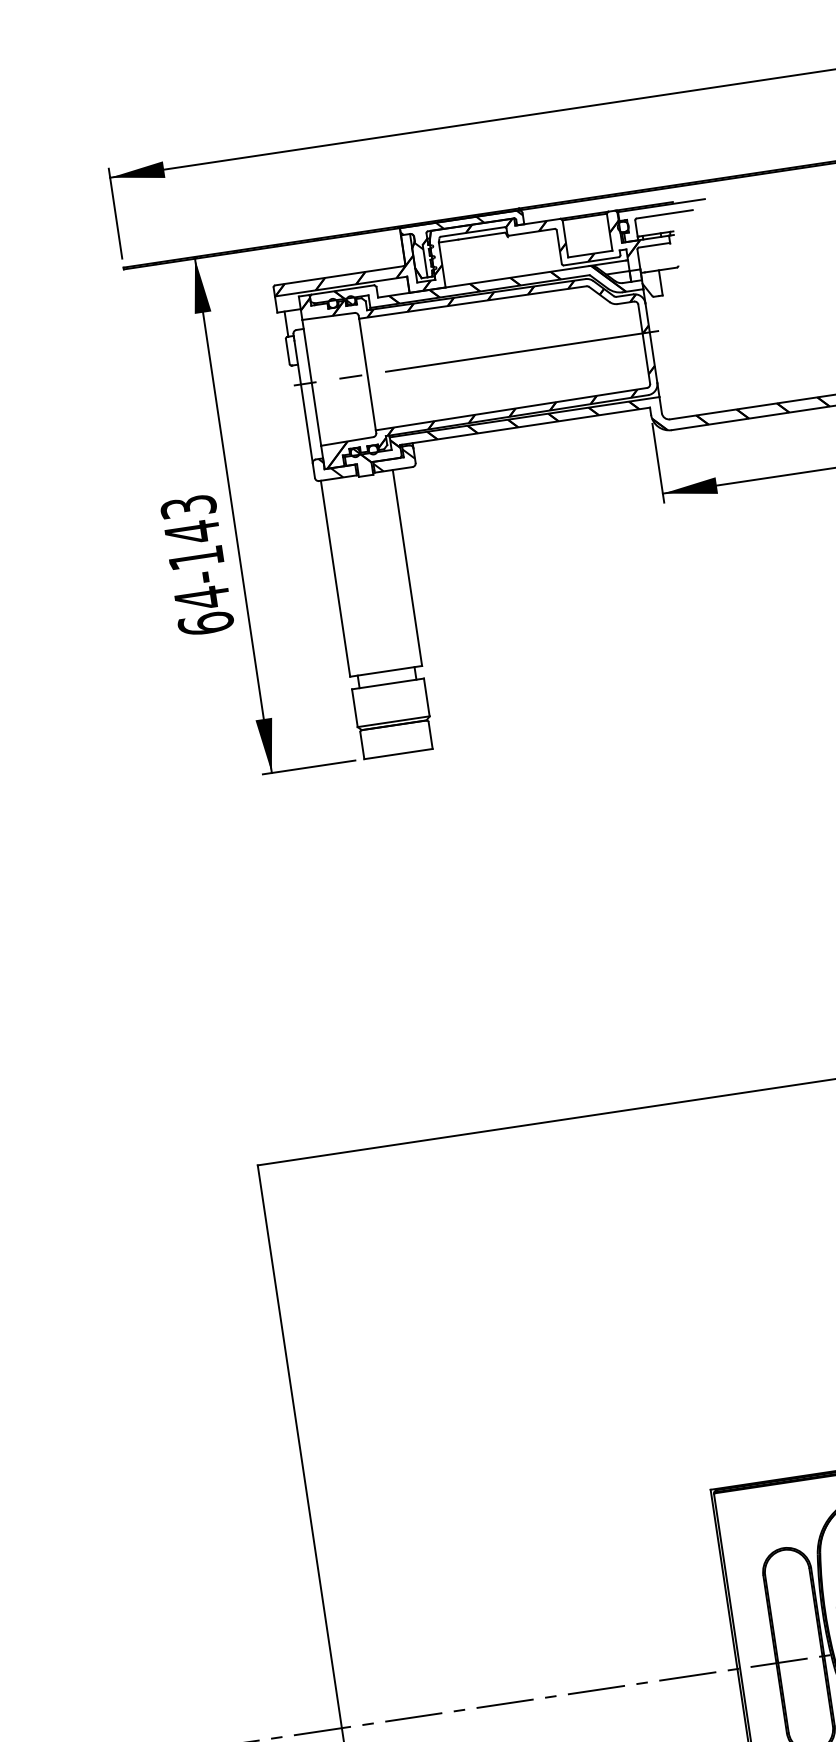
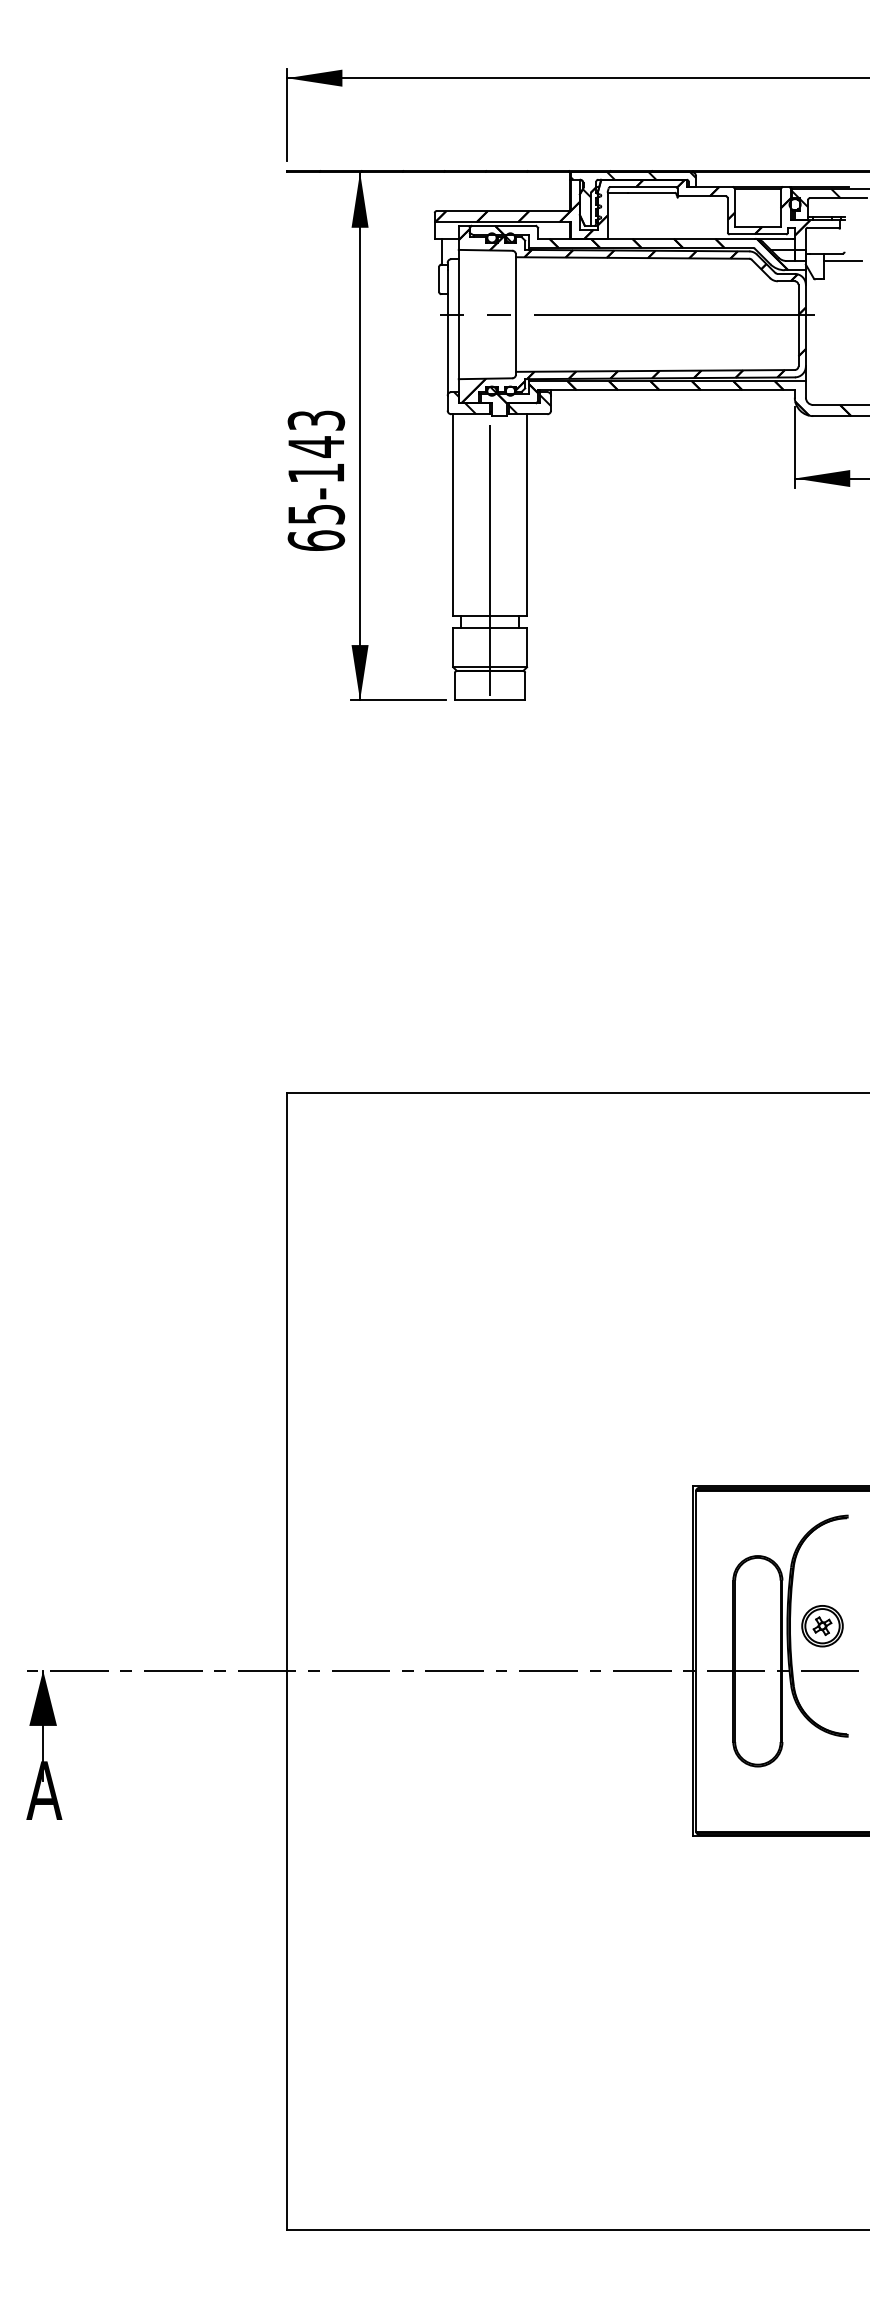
hatch: (643, 216) -> (816, 197), added
line: (677, 275) -> (842, 261), added
text: (202, 598) -> (316, 514), 64-143 -> 65-143
line: (378, 617) -> (490, 560), added

